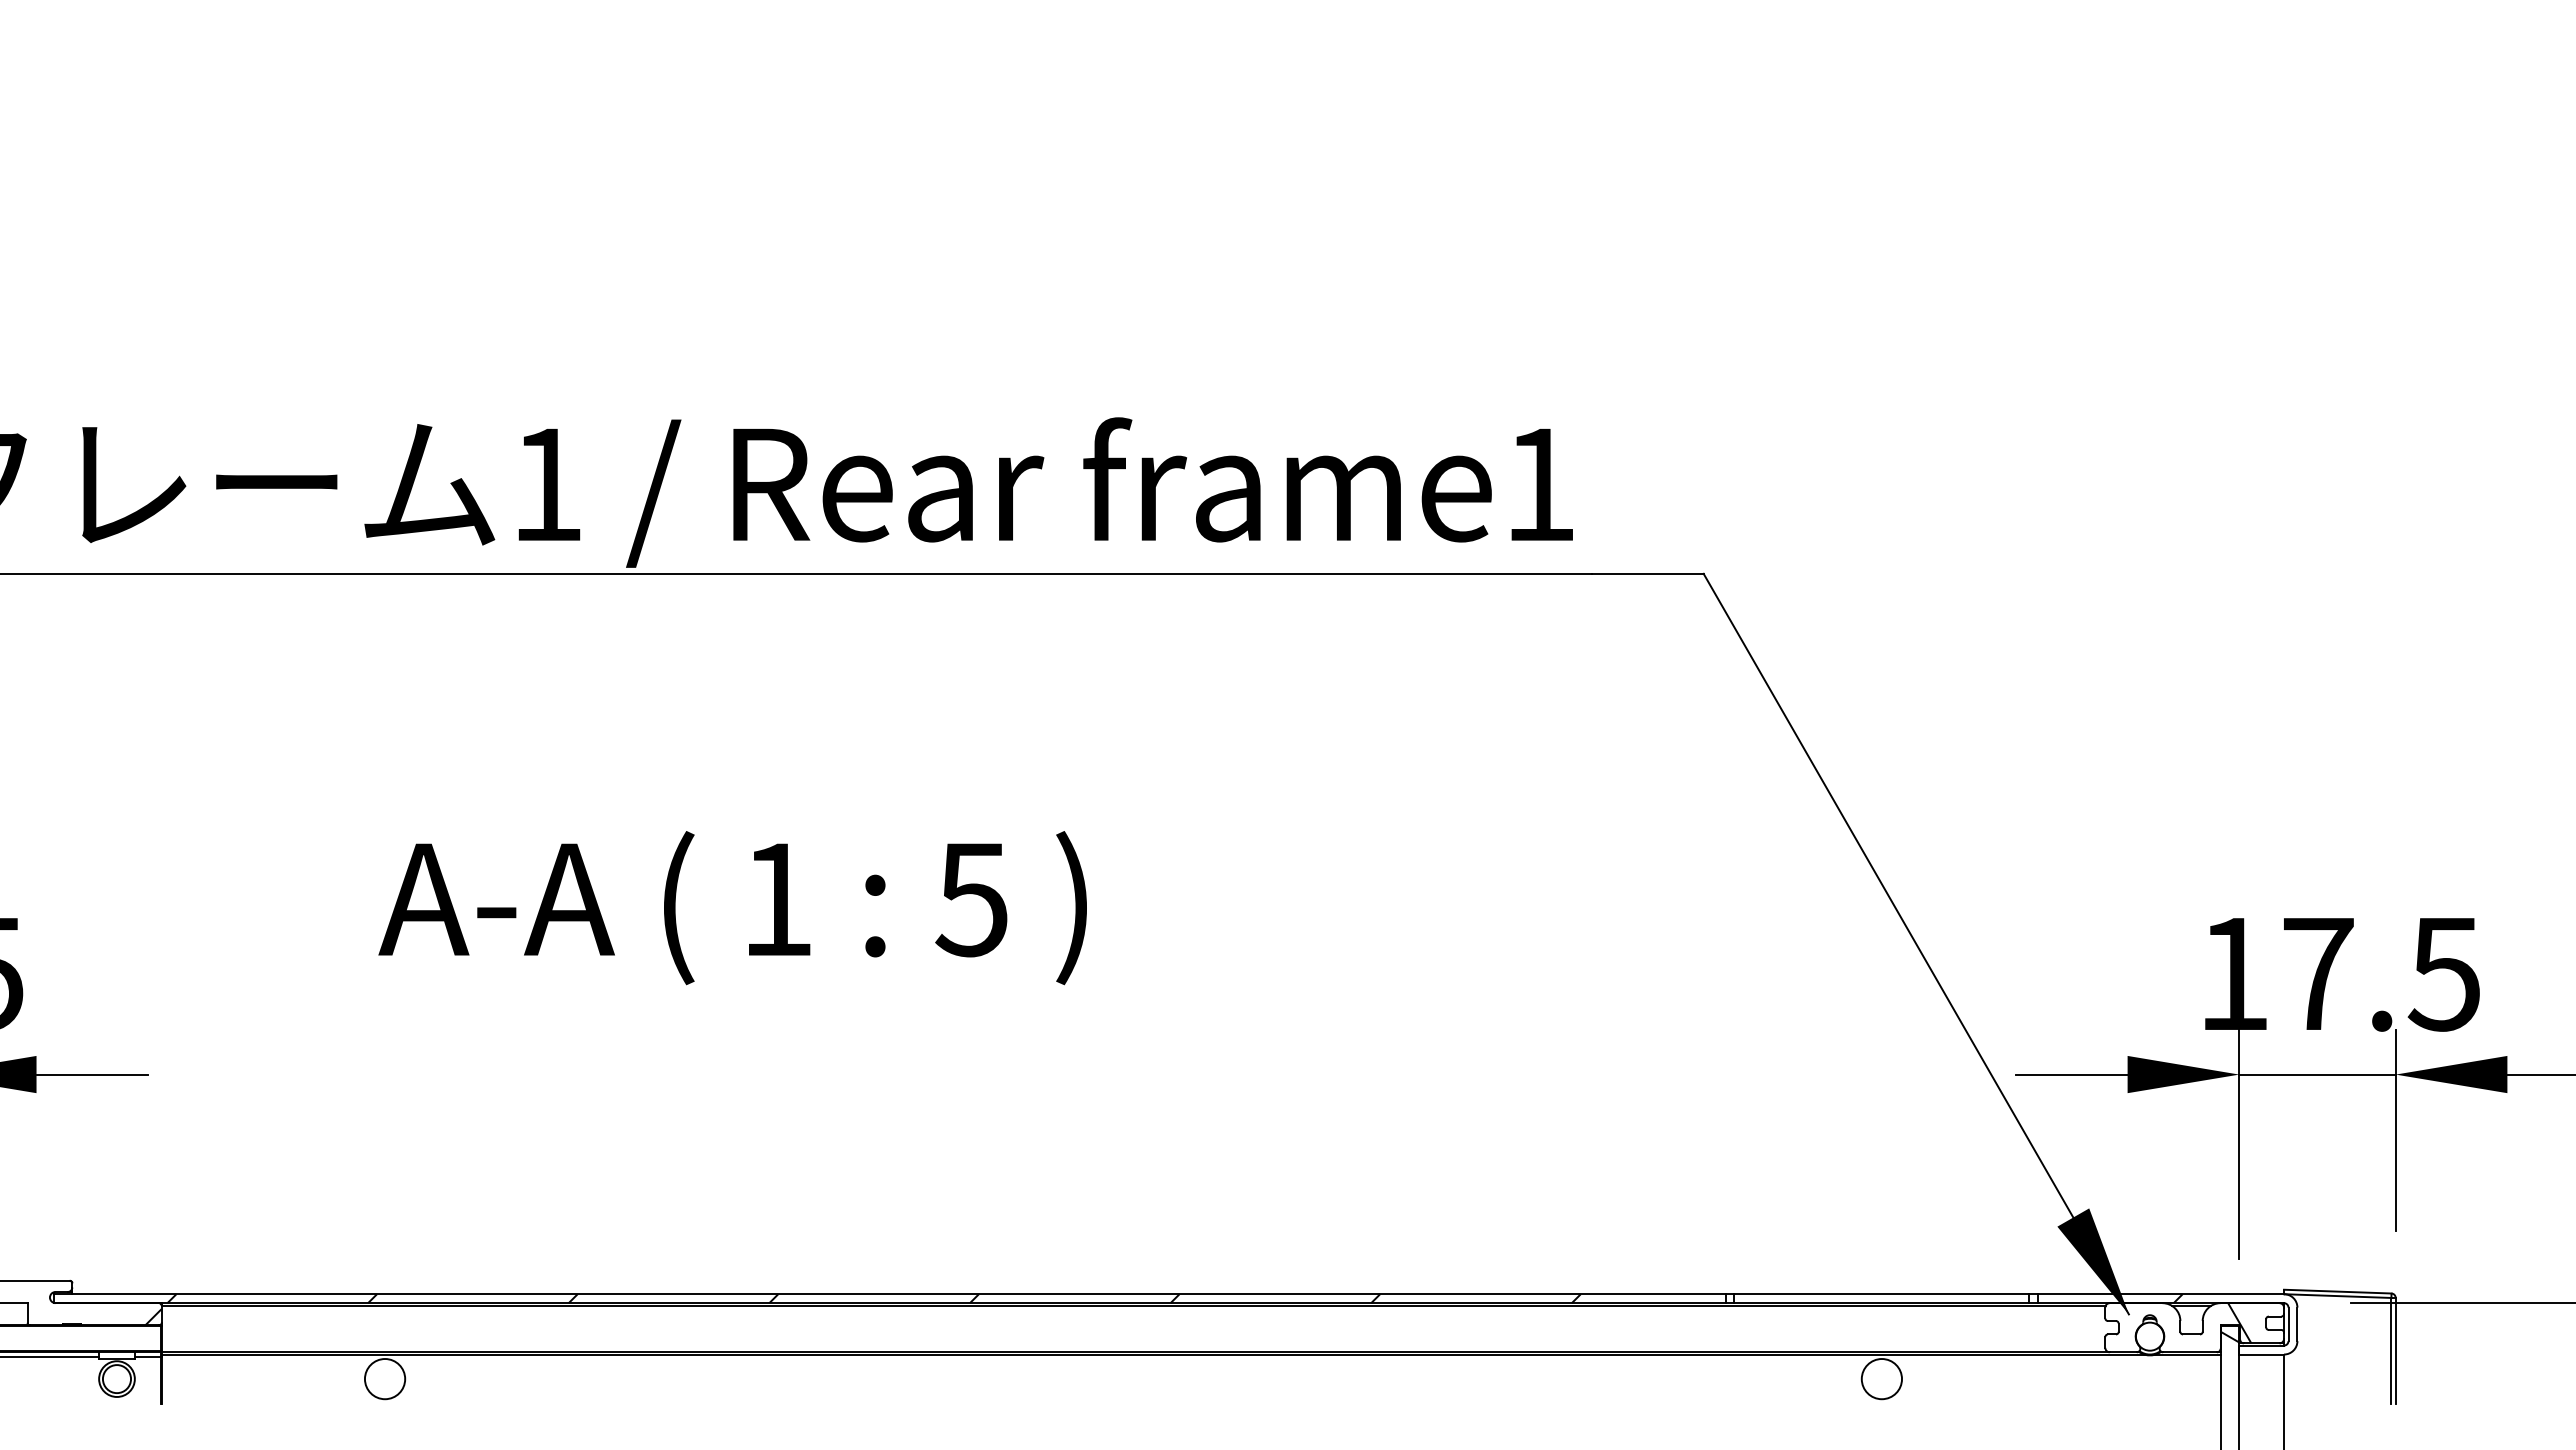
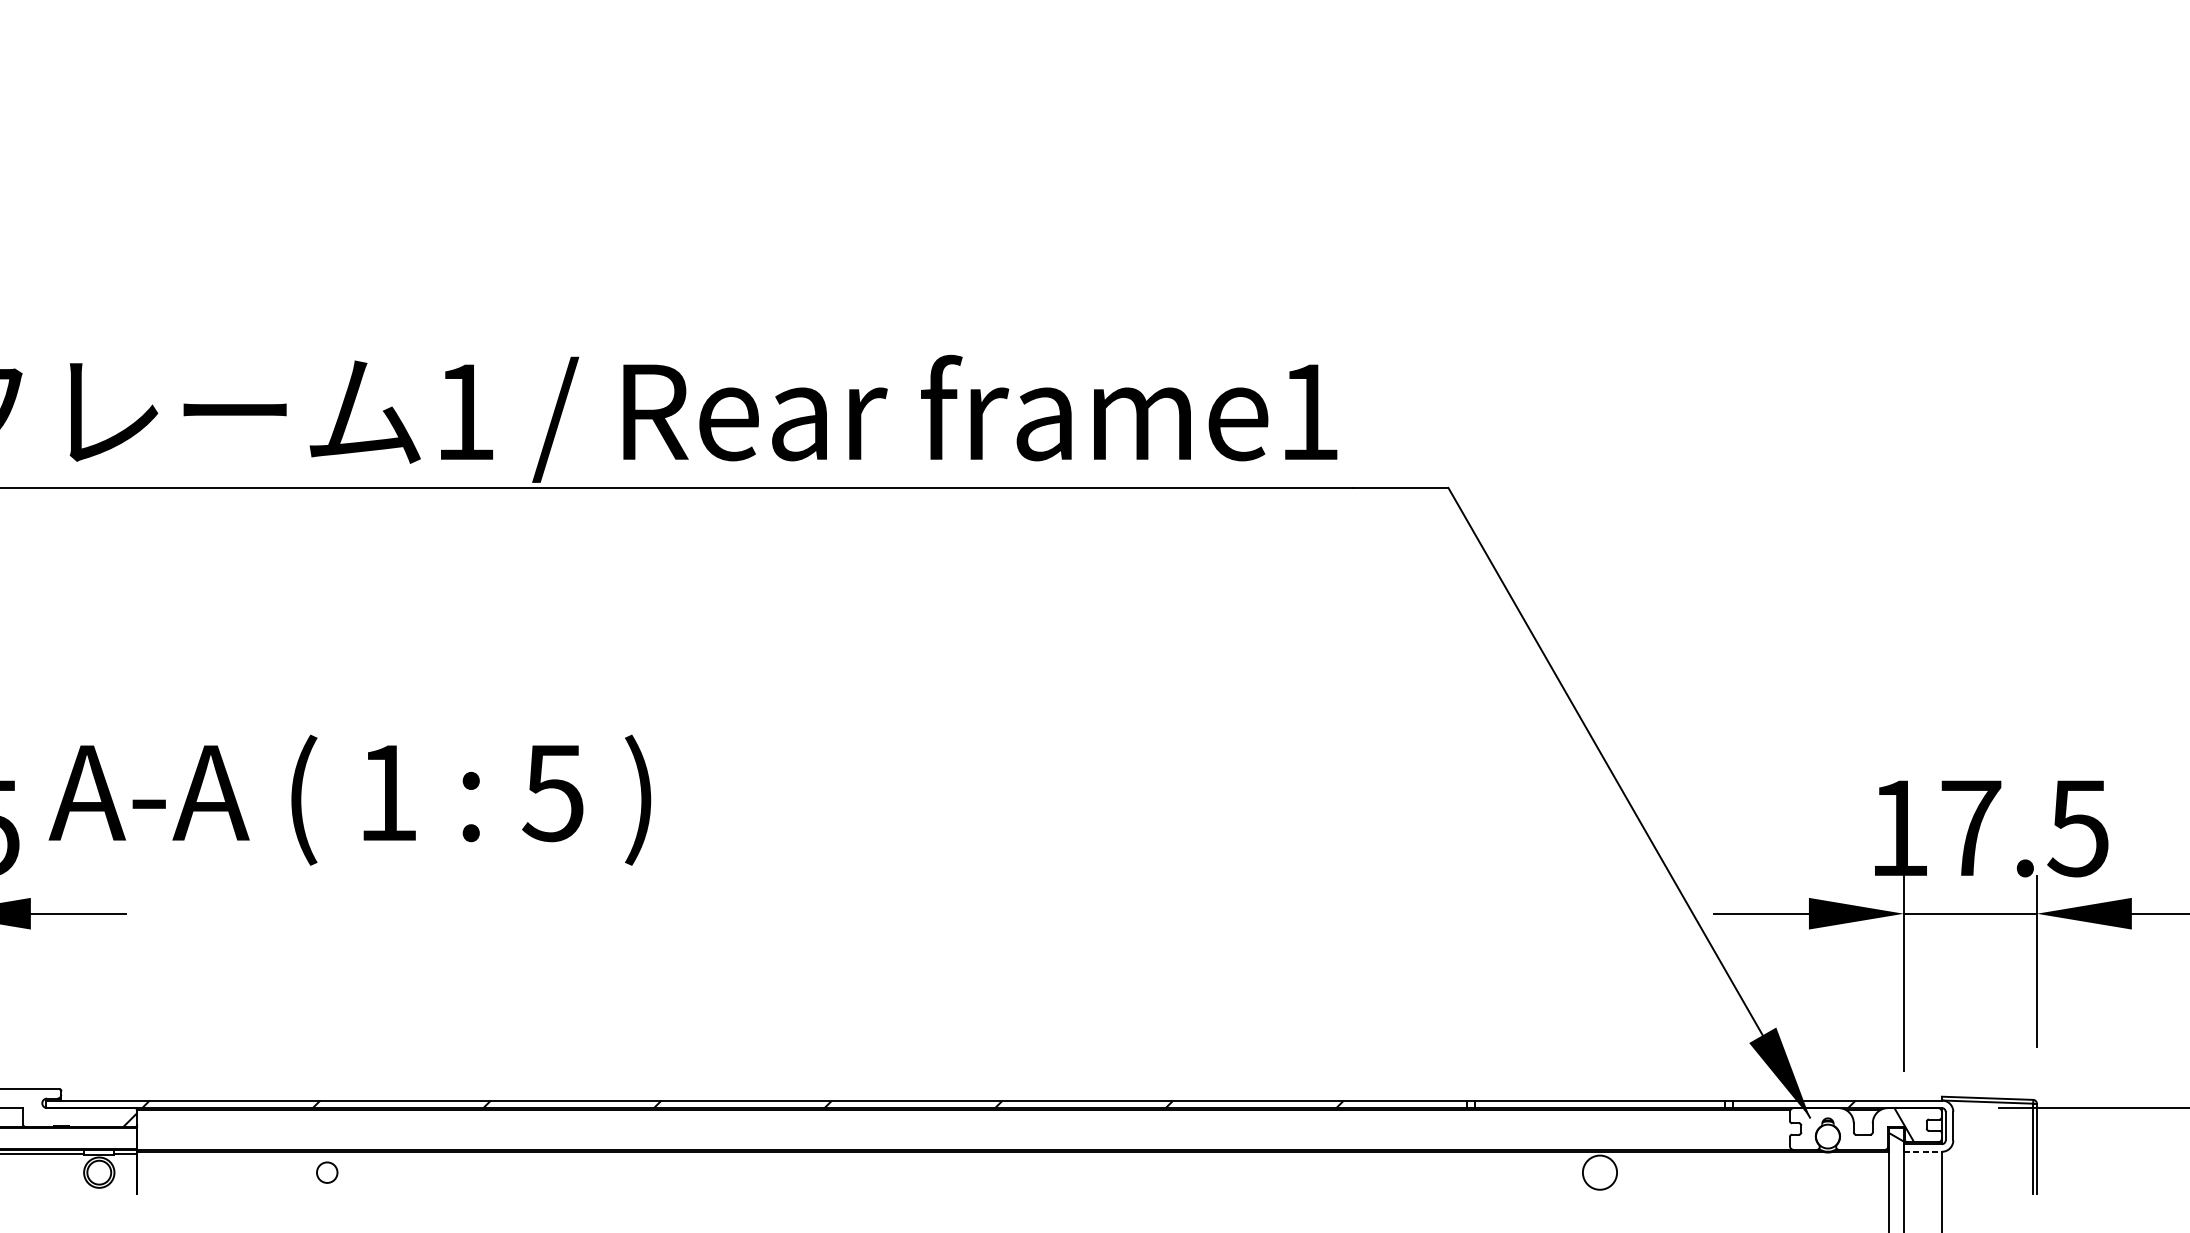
text: (732, 908) -> (349, 800), moved
line: (2262, 1354) -> (1923, 1151), solid -> dashed
circle: (384, 1379) -> (326, 1173), size x0.6

